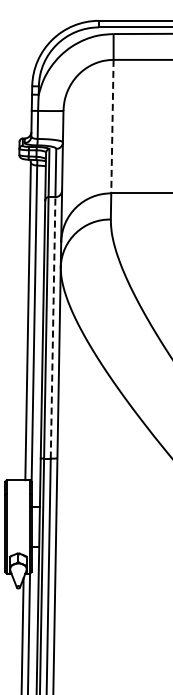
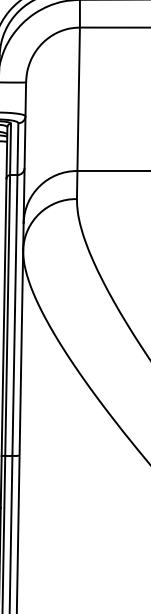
line: (112, 126) -> (78, 99), dashed -> solid
line: (53, 327) -> (15, 315), dashed -> solid

